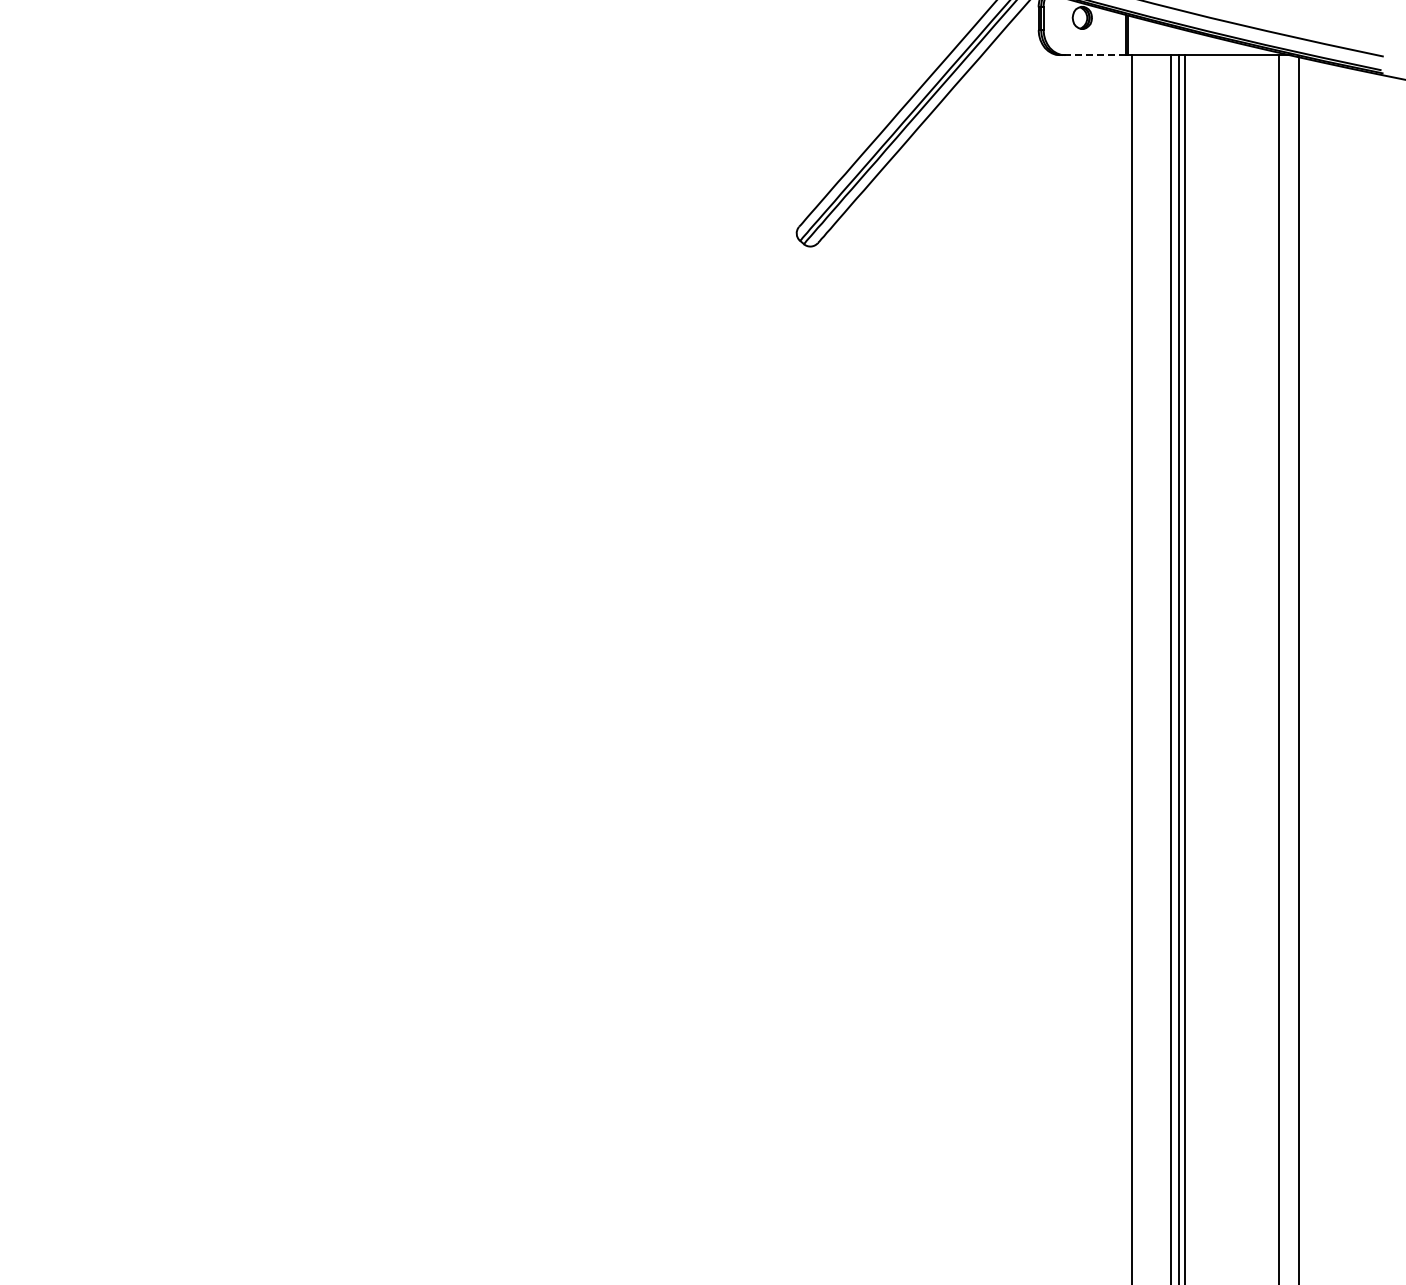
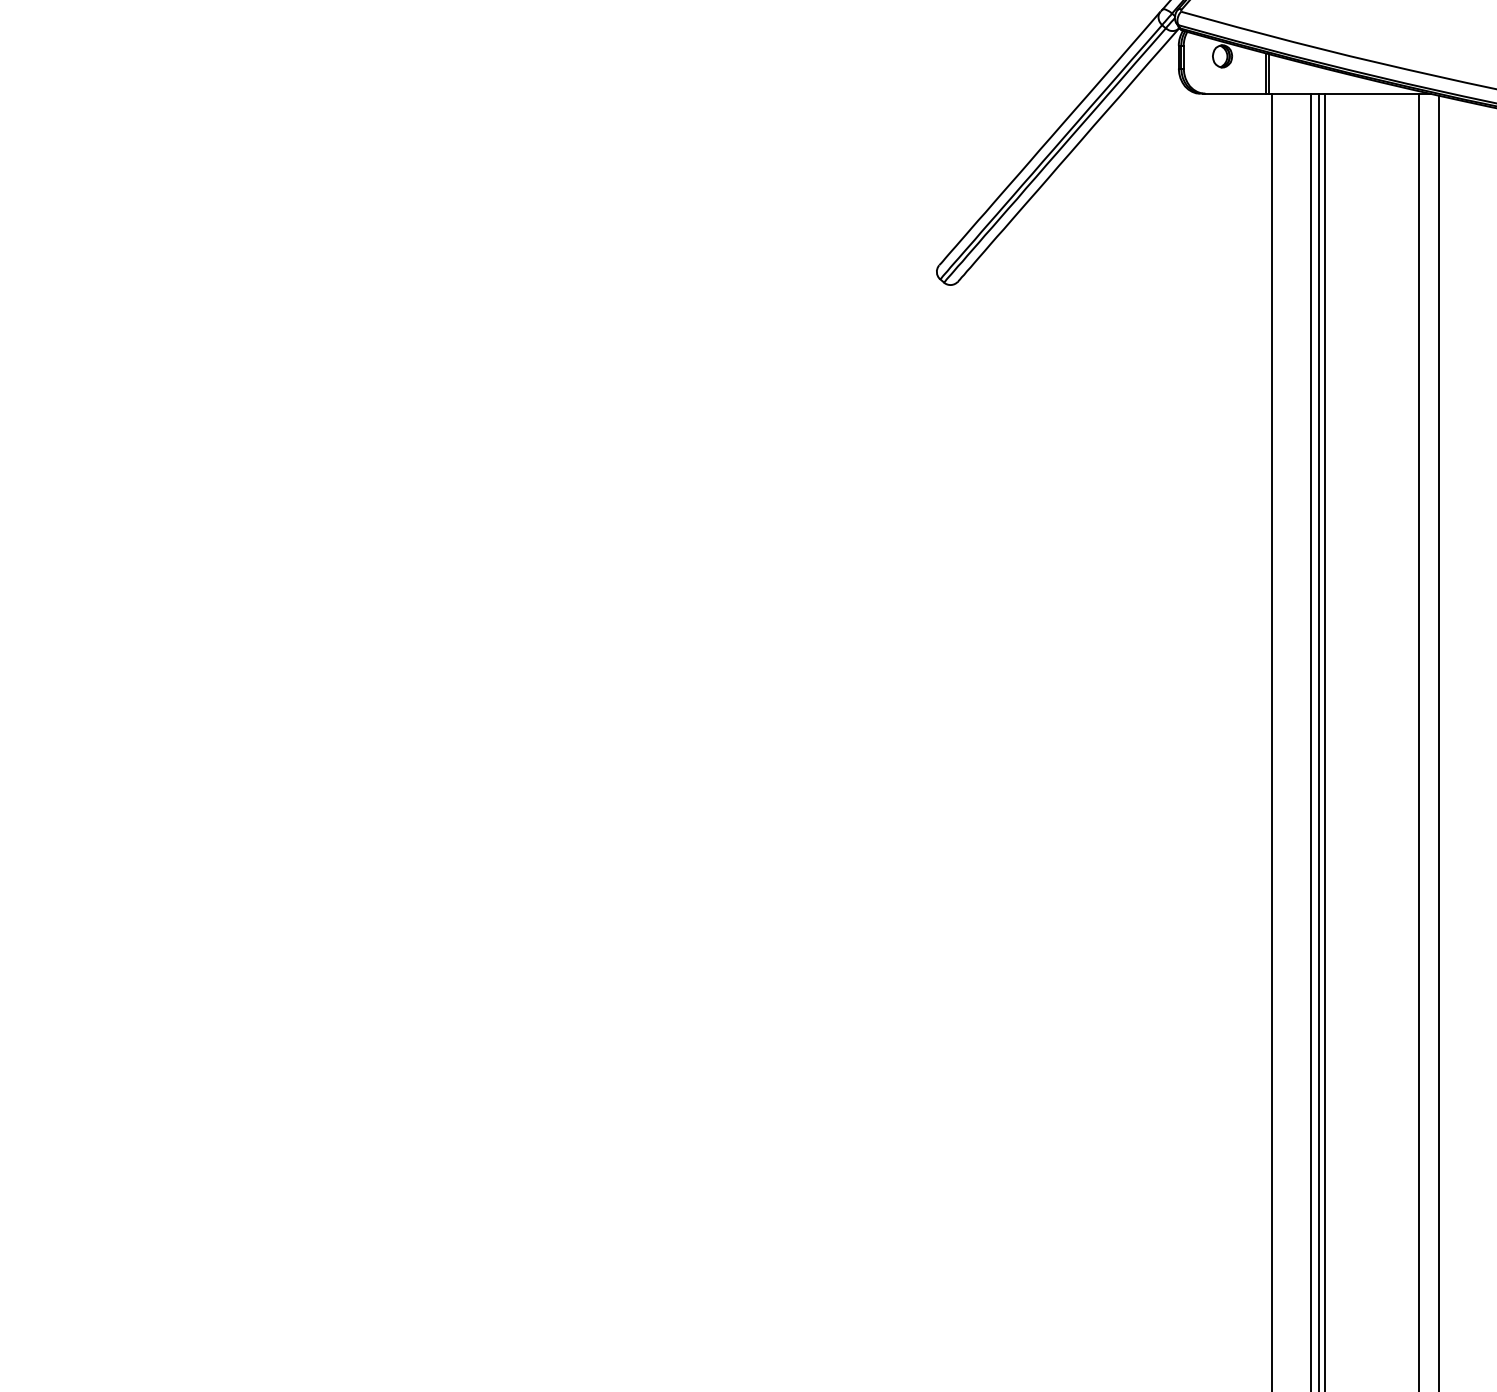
line: (1095, 55) -> (1235, 93), dashed -> solid

